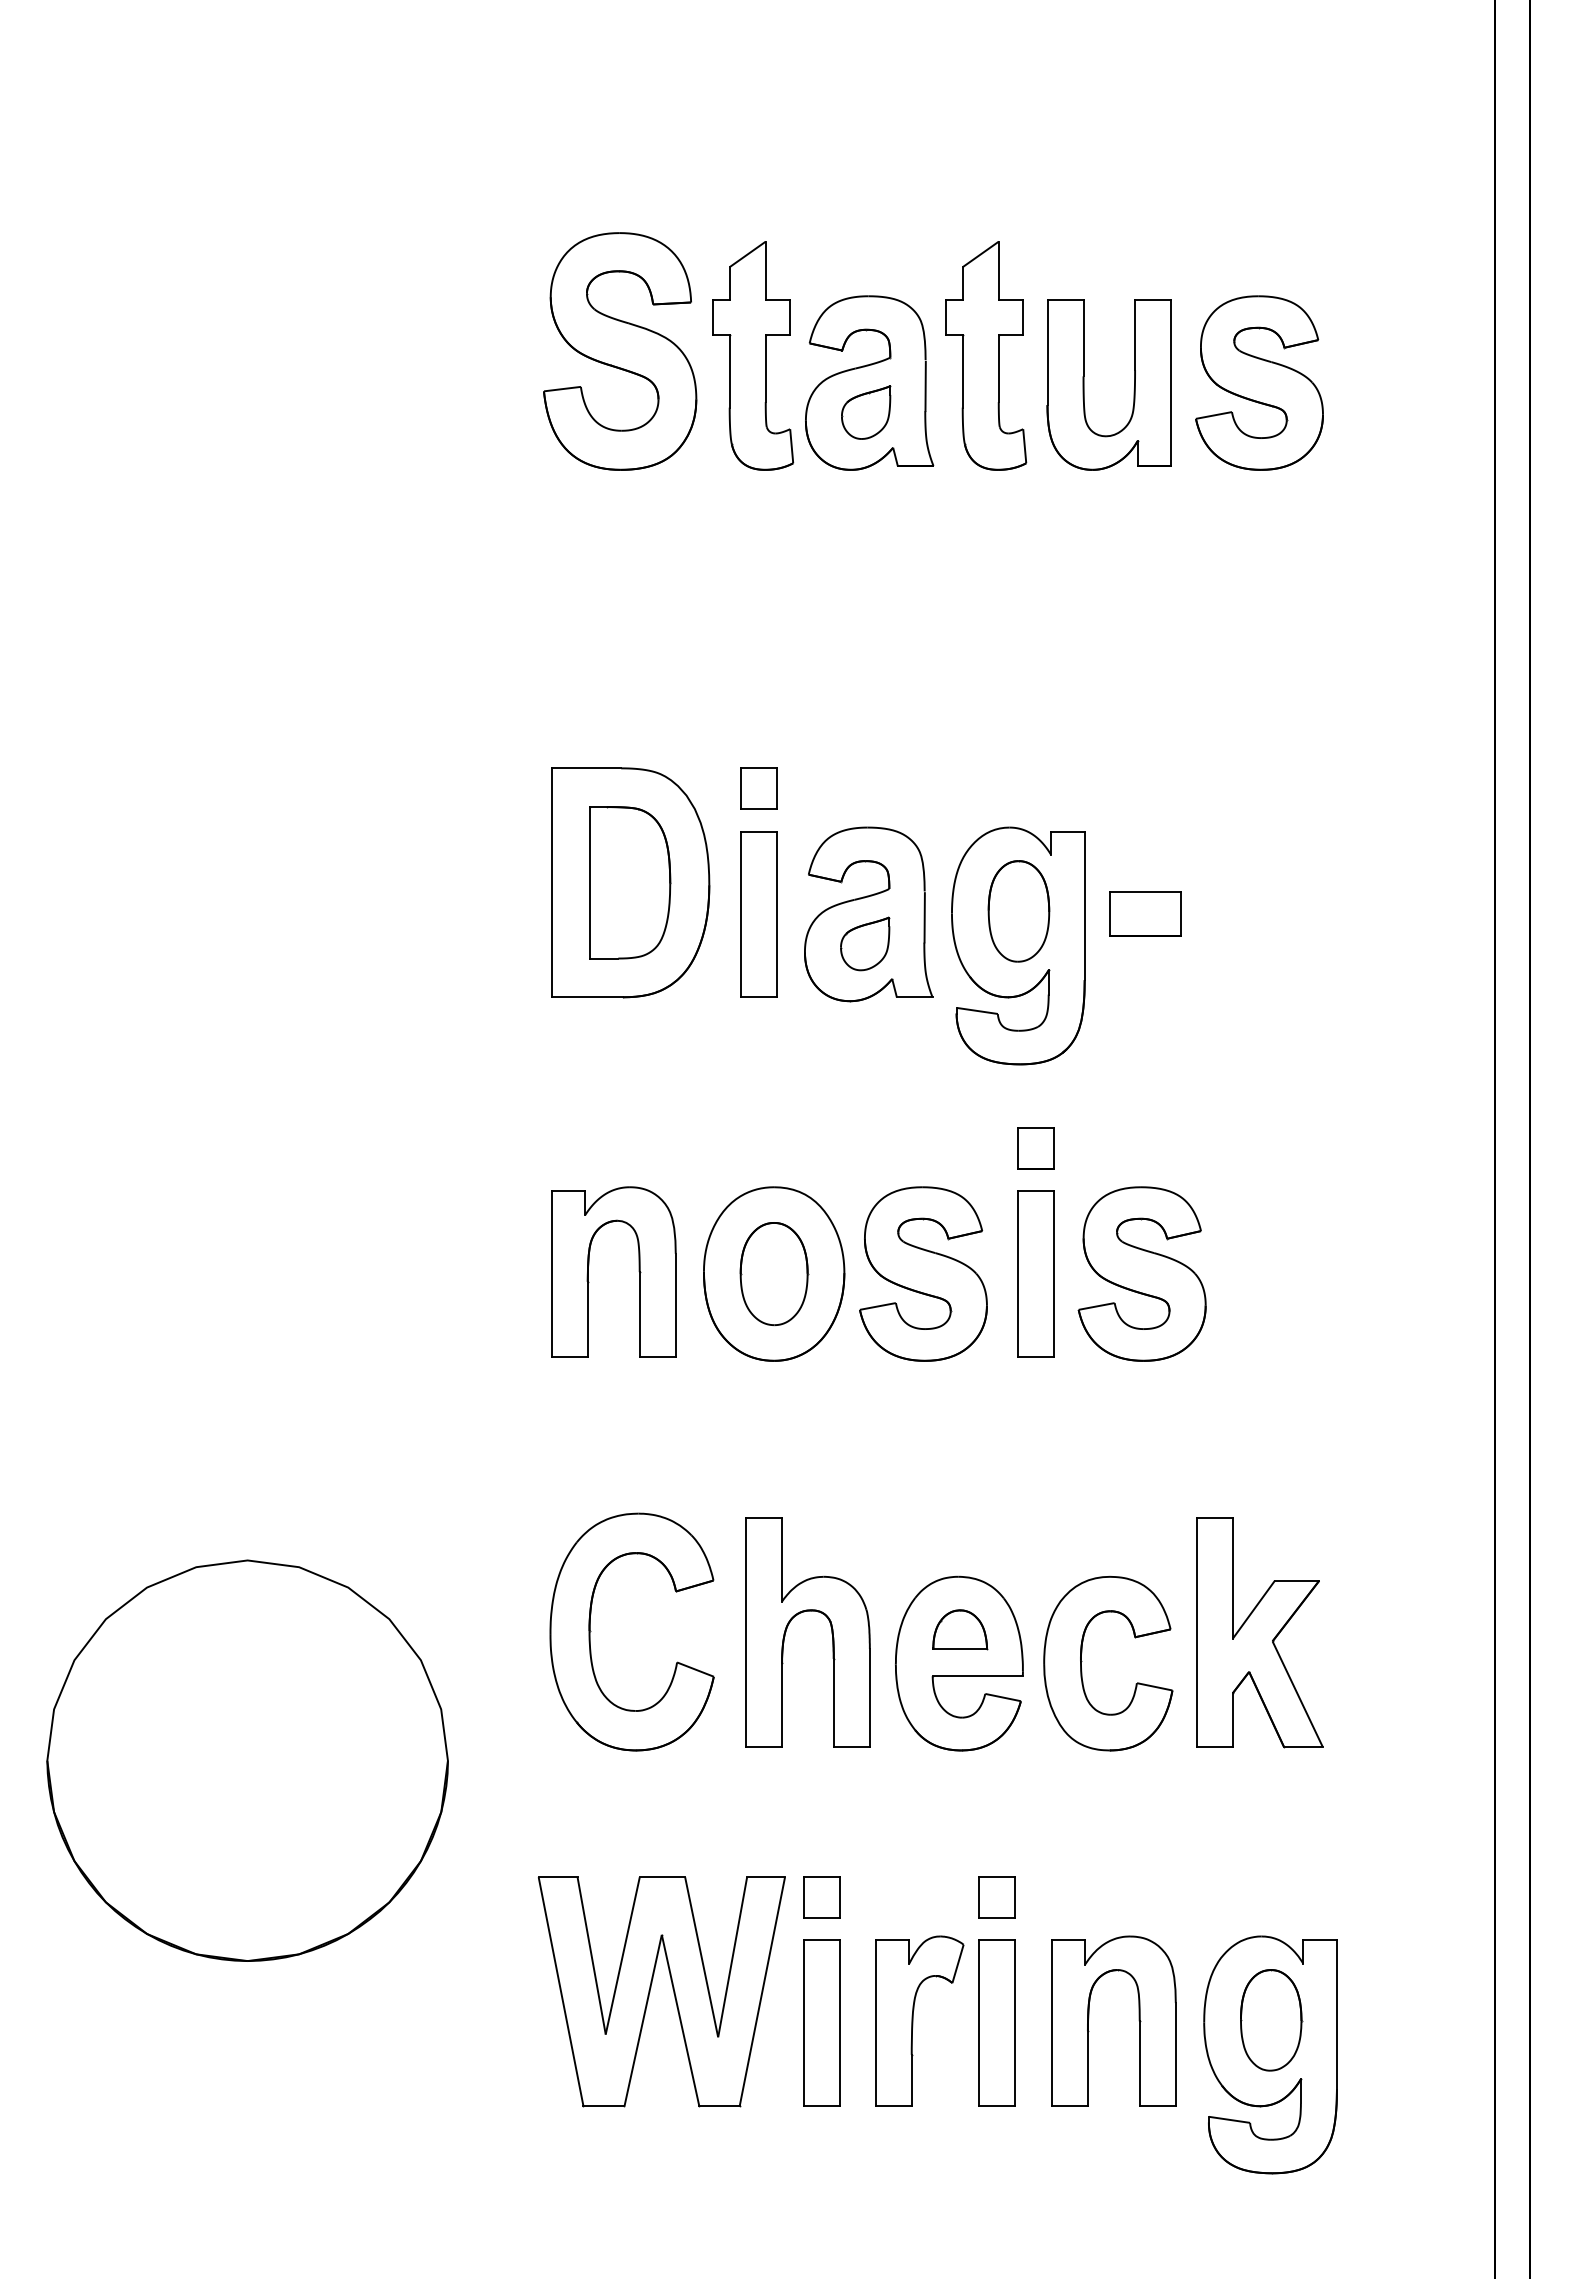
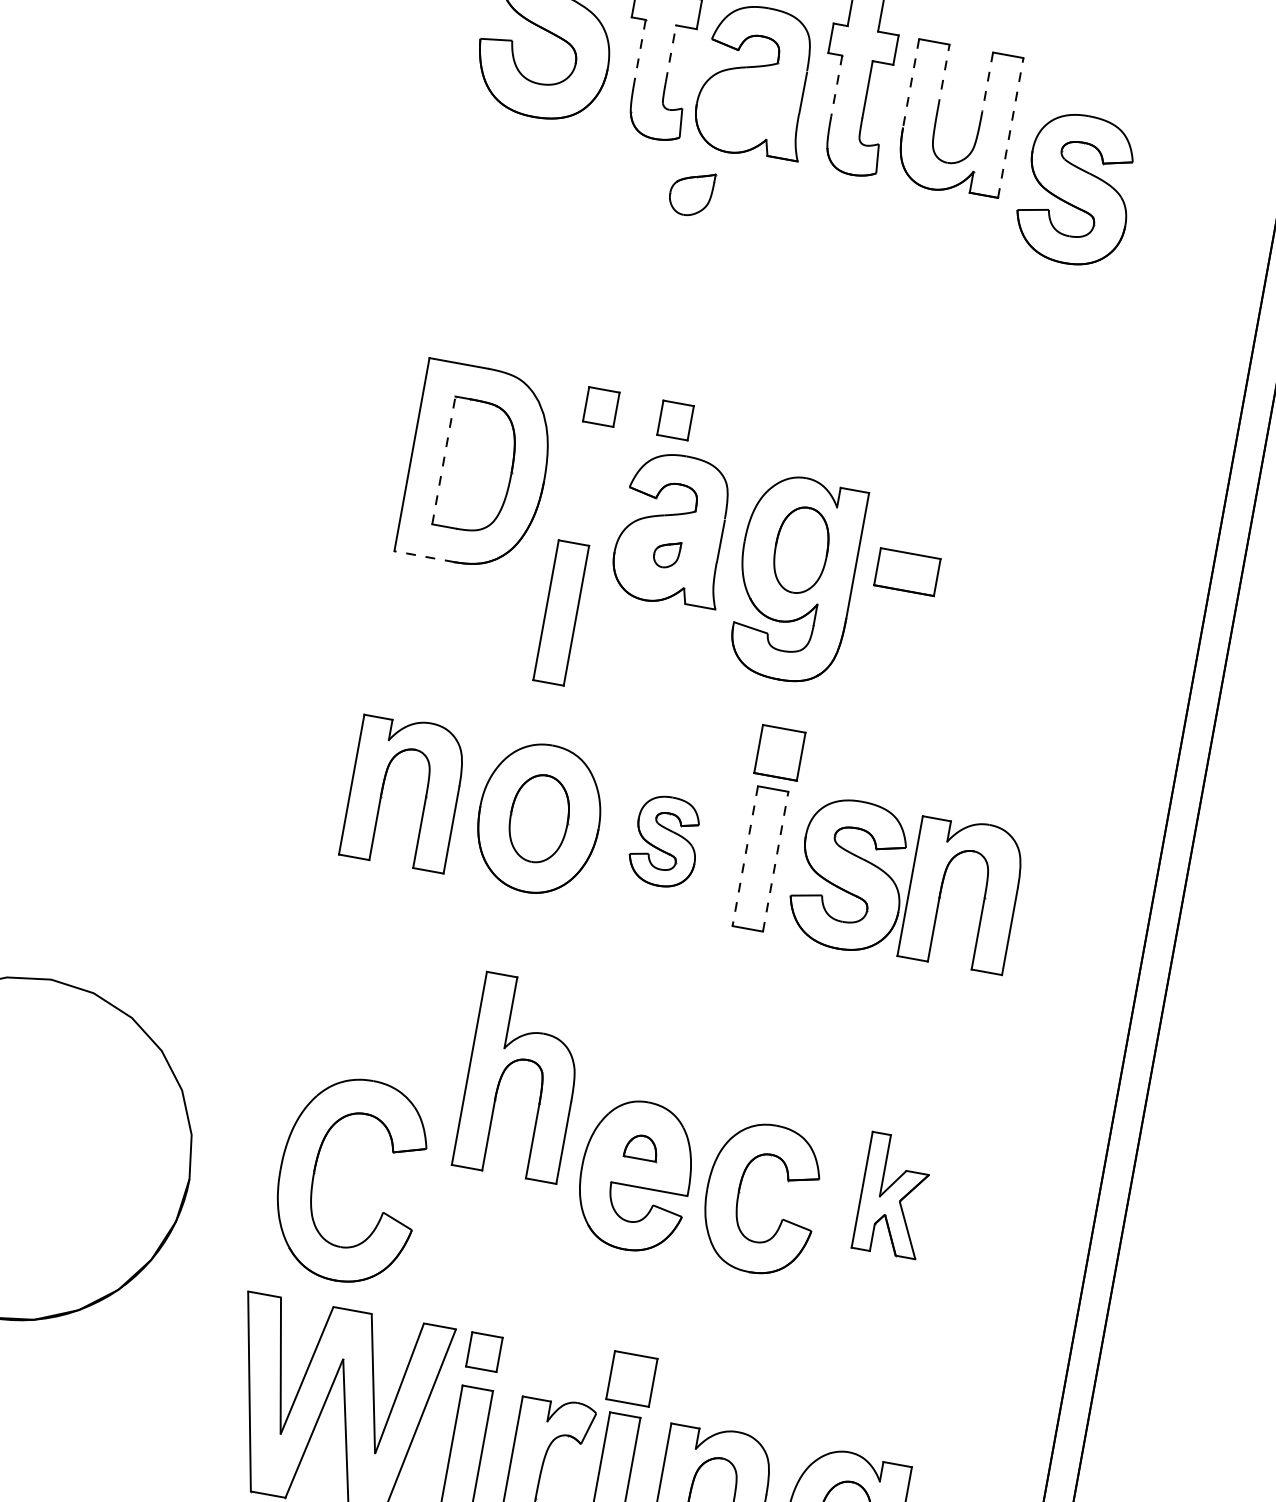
line: (1135, 335) -> (988, 82), solid -> dashed
line: (1083, 337) -> (943, 76), solid -> dashed
line: (1047, 353) -> (911, 84), solid -> dashed
line: (765, 368) -> (670, 53), solid -> dashed
line: (729, 371) -> (639, 50), solid -> dashed
line: (962, 371) -> (836, 86), solid -> dashed
part: (1259, 382) -> (1076, 189), moved
line: (1171, 383) -> (1011, 128), solid -> dashed
part: (866, 412) -> (691, 193), moved
part: (846, 788) -> (674, 420), added
line: (589, 882) -> (443, 460), solid -> dashed
part: (758, 914) -> (560, 612), moved
part: (865, 943) -> (667, 553), size x0.6
line: (587, 997) -> (424, 556), solid -> dashed
part: (1035, 1148) -> (779, 752), size x1.4
part: (1251, 1265) -> (943, 884), added
part: (923, 1273) -> (665, 841), size x0.6
line: (1018, 1274) -> (745, 856), solid -> dashed
line: (1054, 1274) -> (775, 862), solid -> dashed
part: (791, 1621) -> (509, 1066), moved
part: (960, 1629) -> (642, 1147), size x0.7
part: (591, 1631) -> (315, 1173), moved
part: (1259, 1632) -> (893, 1195), size x0.6
part: (996, 1897) -> (631, 1378), size x1.4

